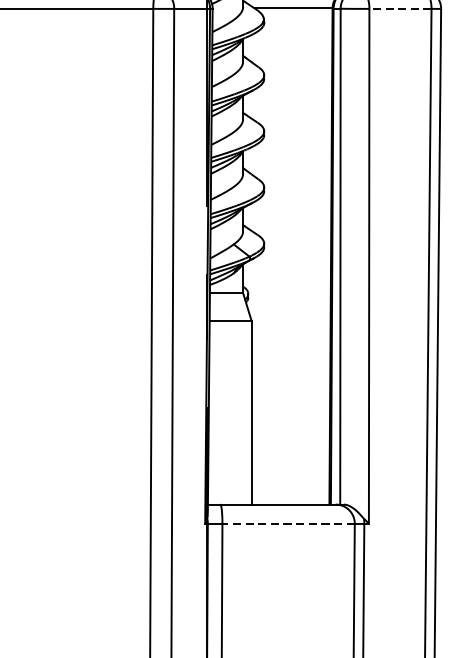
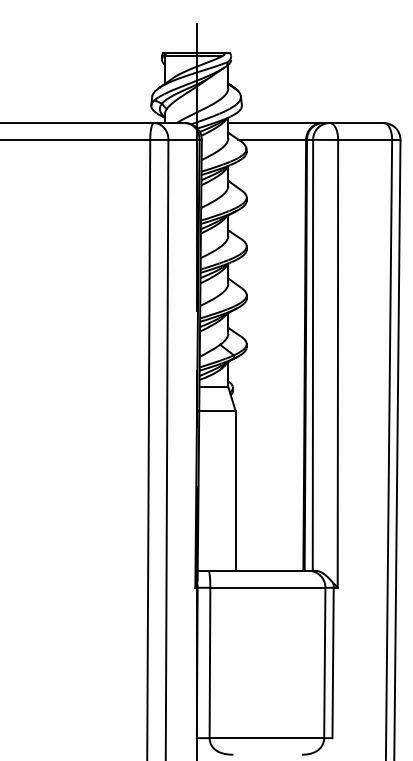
line: (399, 8) -> (364, 139), dashed -> solid
line: (288, 523) -> (267, 587), dashed -> solid

